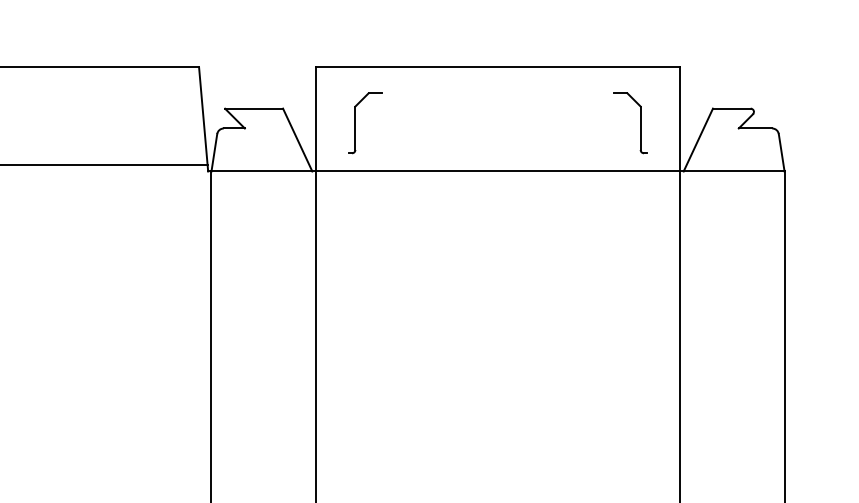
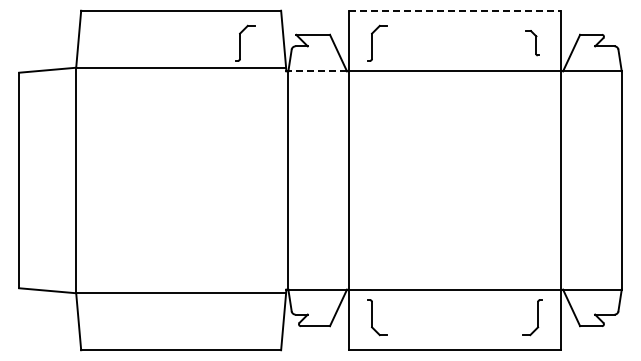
line: (498, 66) -> (455, 10), solid -> dashed
part: (137, 121) -> (245, 42), added
part: (631, 121) -> (532, 42), size x0.7
line: (261, 171) -> (317, 71), solid -> dashed

